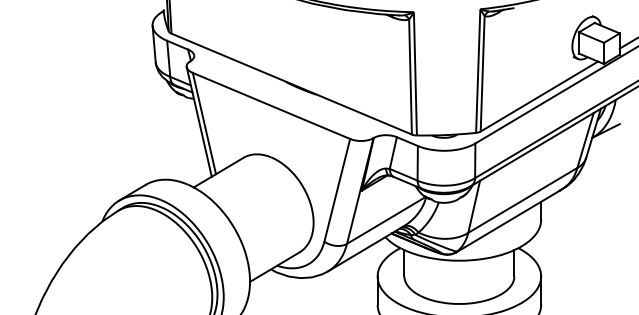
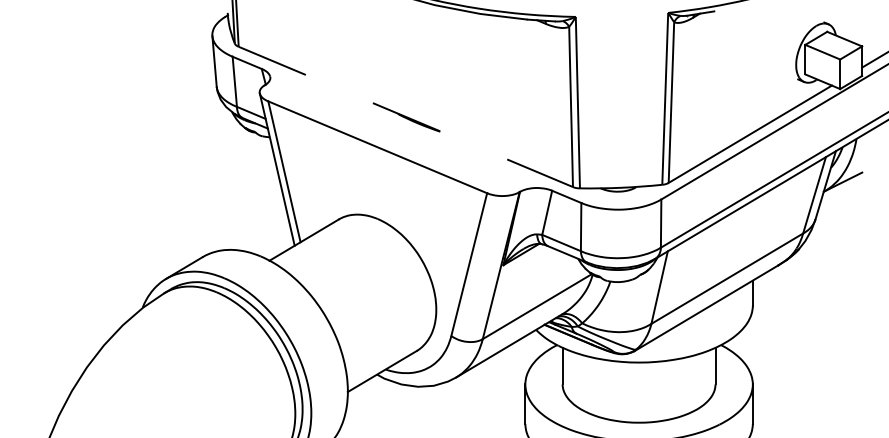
line: (292, 84) -> (406, 117), solid -> dashed

